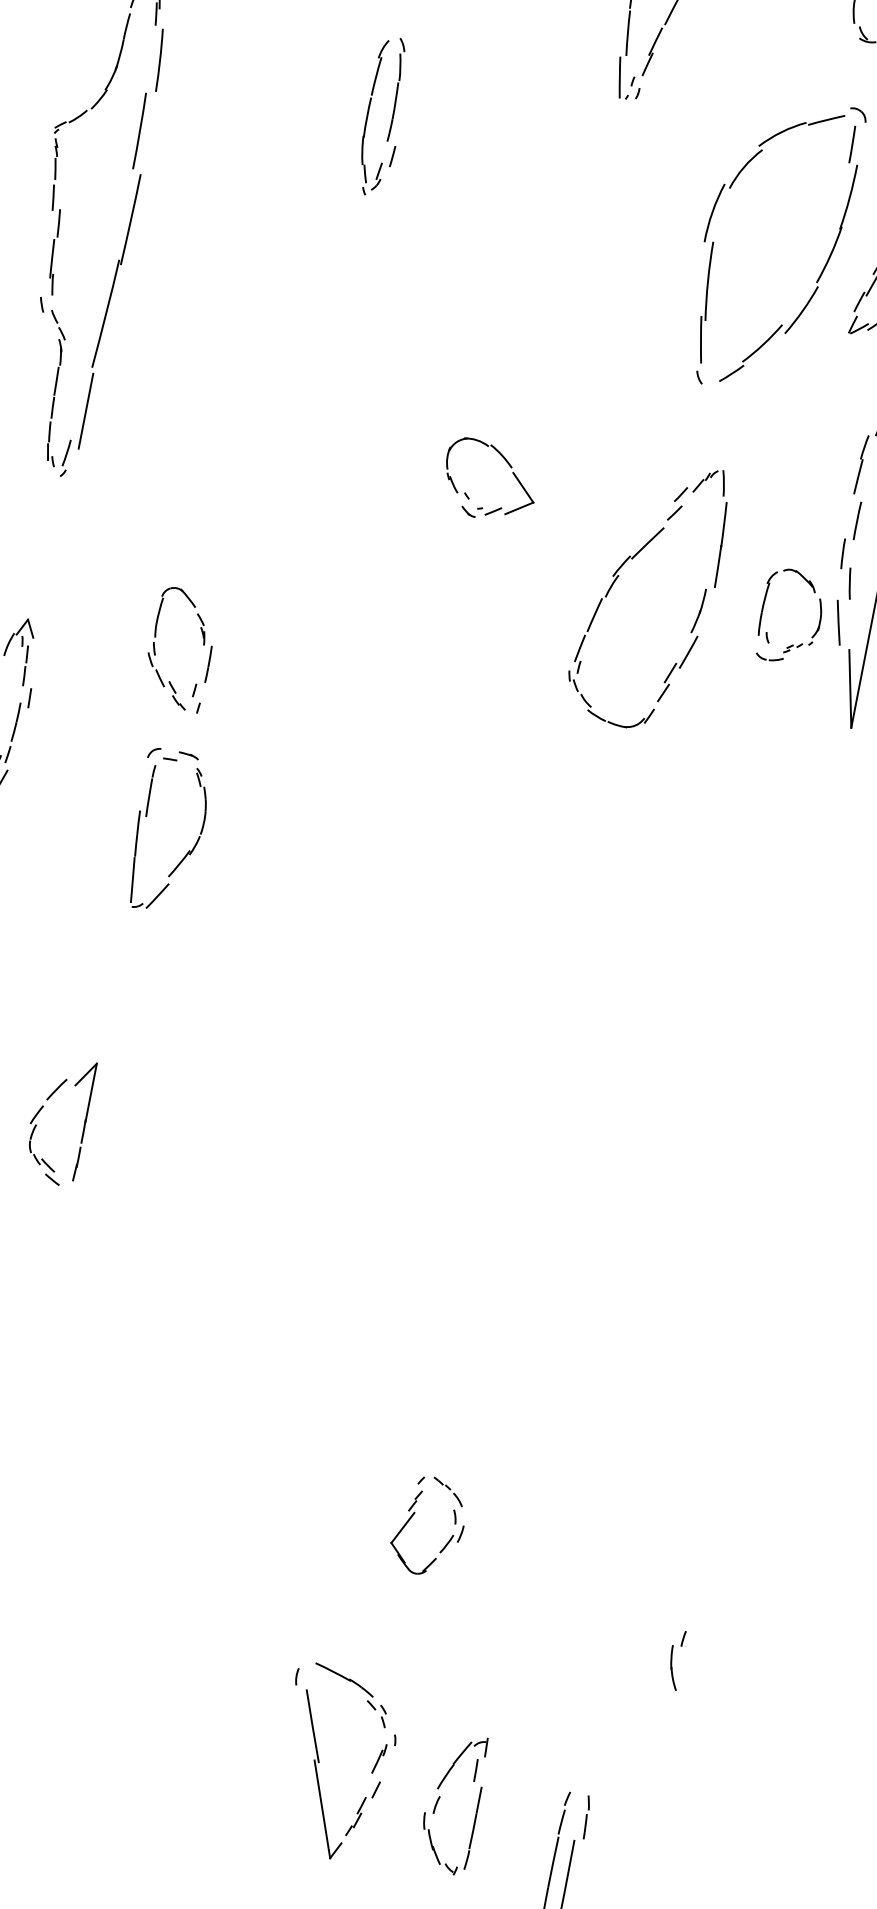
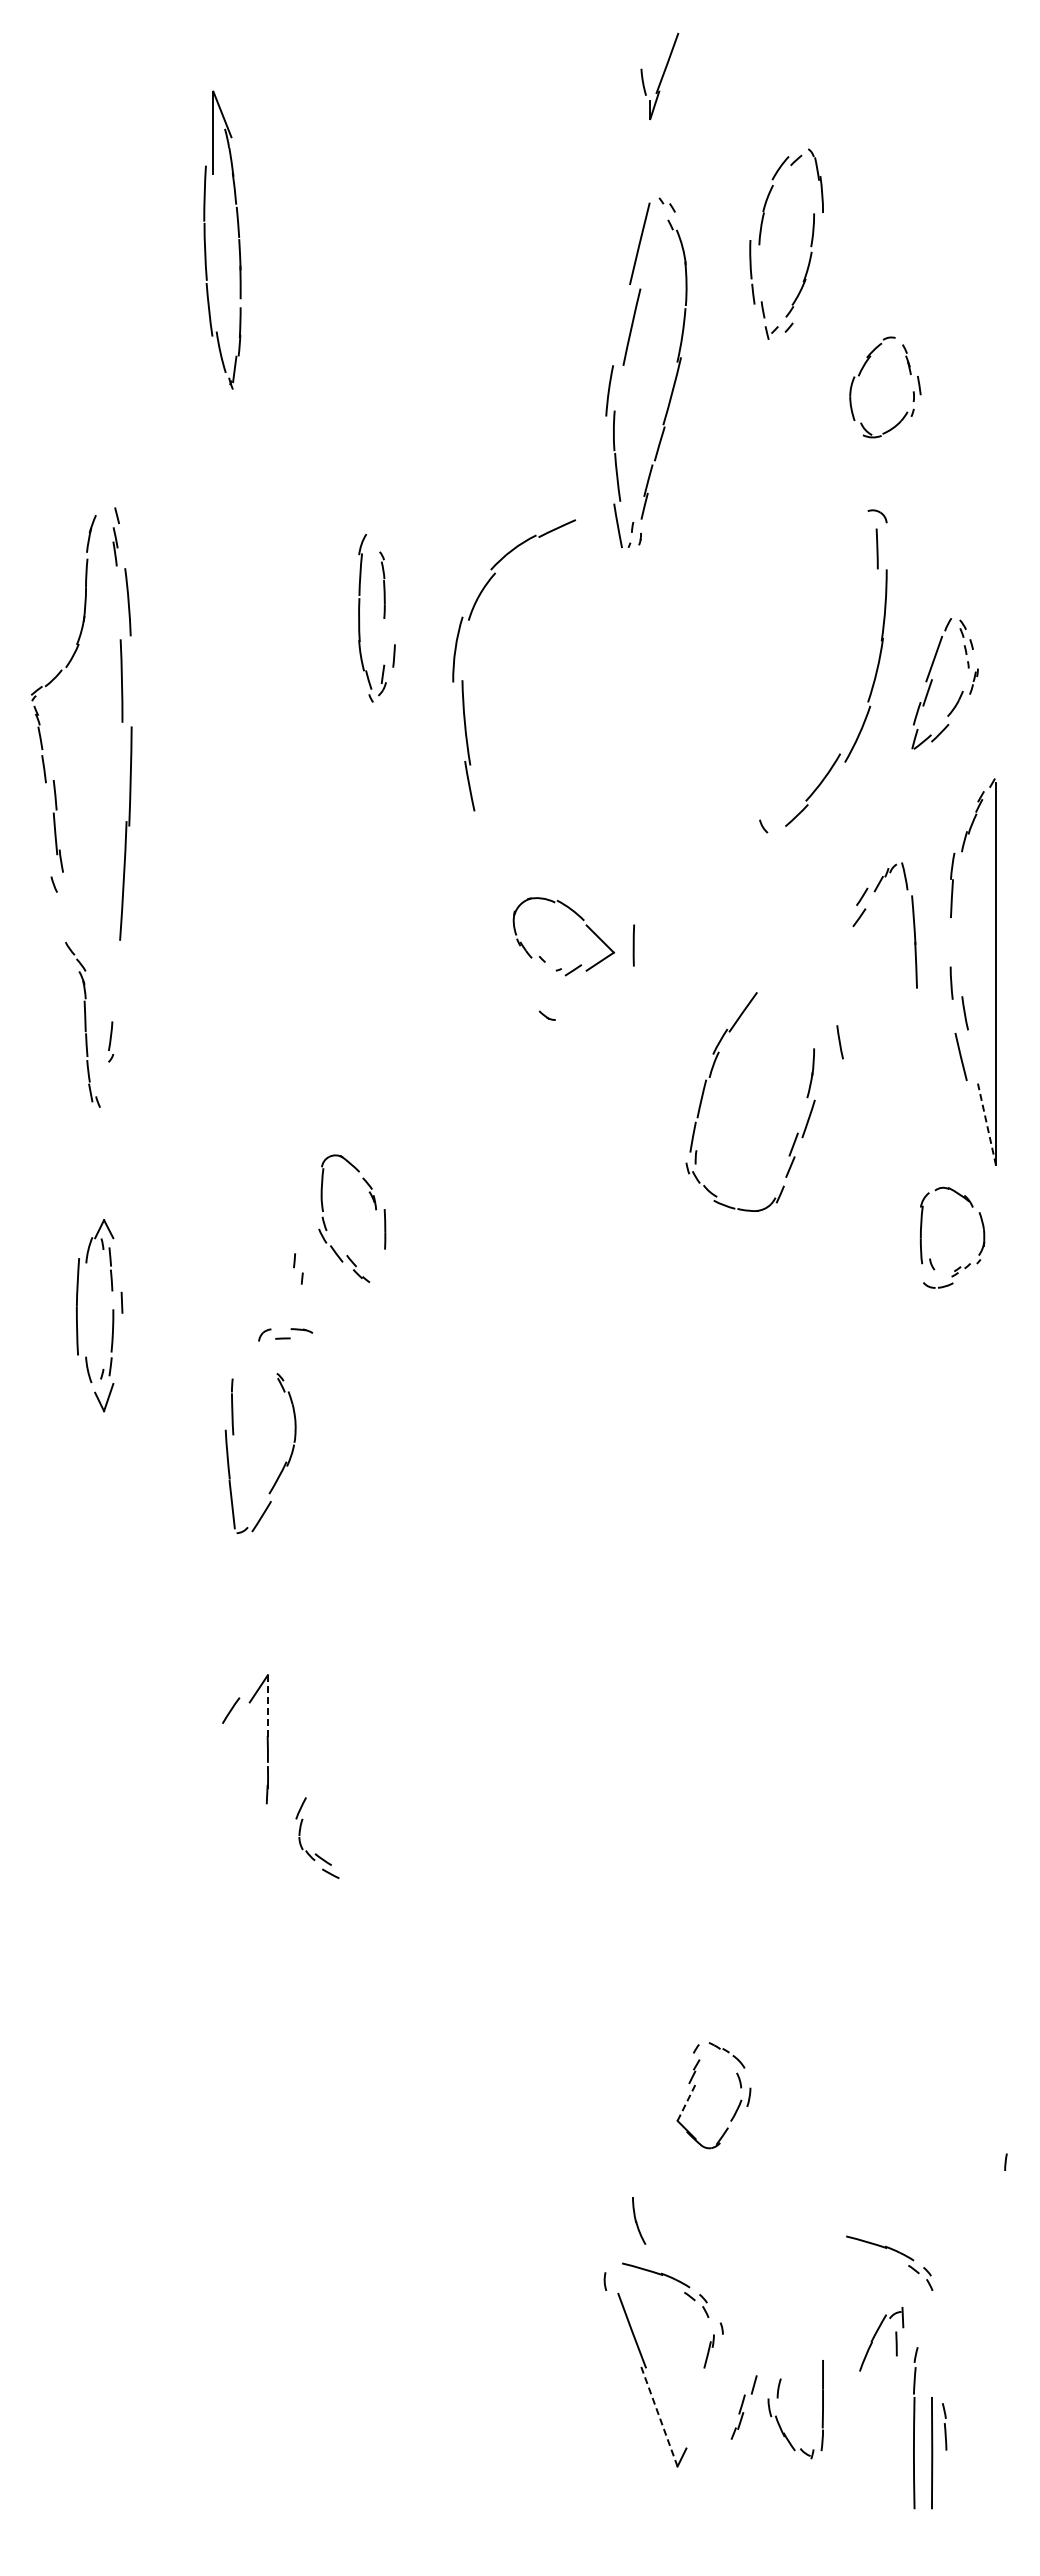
part: (394, 90) -> (382, 585), size x0.6
part: (714, 242) -> (463, 680), moved
part: (52, 388) -> (82, 1024), moved
line: (85, 411) -> (122, 988), removed
part: (512, 472) -> (585, 925), moved
part: (680, 509) -> (864, 912), moved
line: (856, 520) -> (633, 945), moved
line: (730, 588) -> (839, 1042), added
part: (792, 644) -> (959, 1266), moved
part: (203, 645) -> (375, 1210), moved
line: (849, 688) -> (986, 1124), solid -> dashed
part: (186, 853) -> (283, 1465), moved
line: (90, 1093) -> (267, 1707), solid -> dashed
part: (42, 1158) -> (316, 1853), moved
line: (402, 1527) -> (686, 2102), solid -> dashed
part: (674, 1667) -> (639, 2220), moved
part: (566, 1700) -> (894, 2251), added
part: (458, 1759) -> (875, 2336), moved
part: (362, 1808) -> (743, 2407), moved
line: (322, 1809) -> (659, 2416), solid -> dashed
part: (586, 1817) -> (944, 2426), moved

